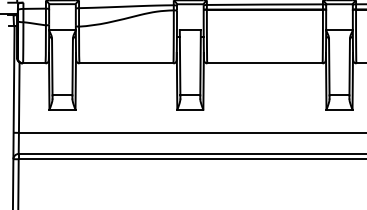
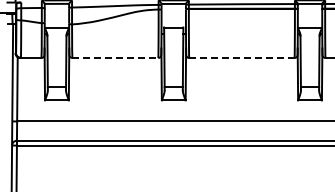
line: (126, 63) -> (115, 58), solid -> dashed
line: (264, 63) -> (241, 58), solid -> dashed

